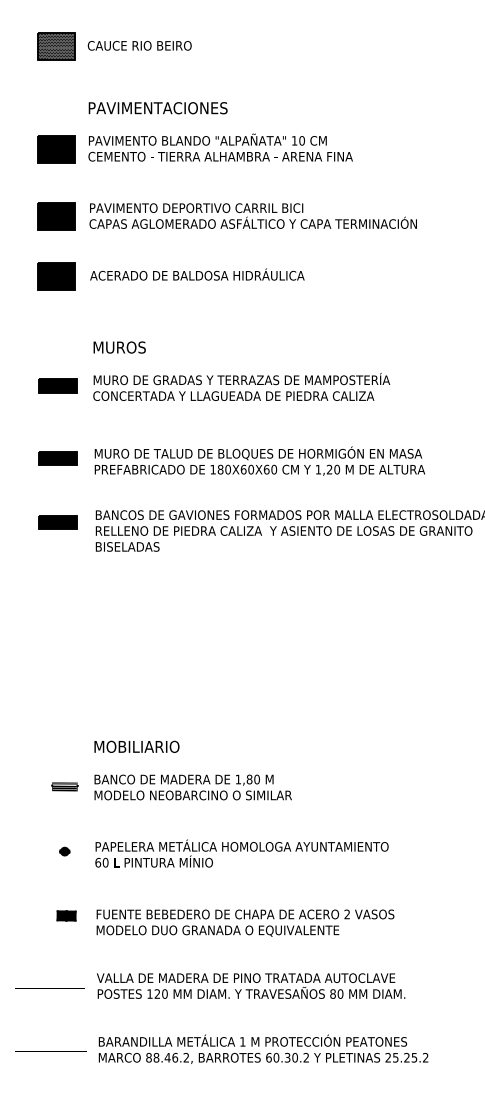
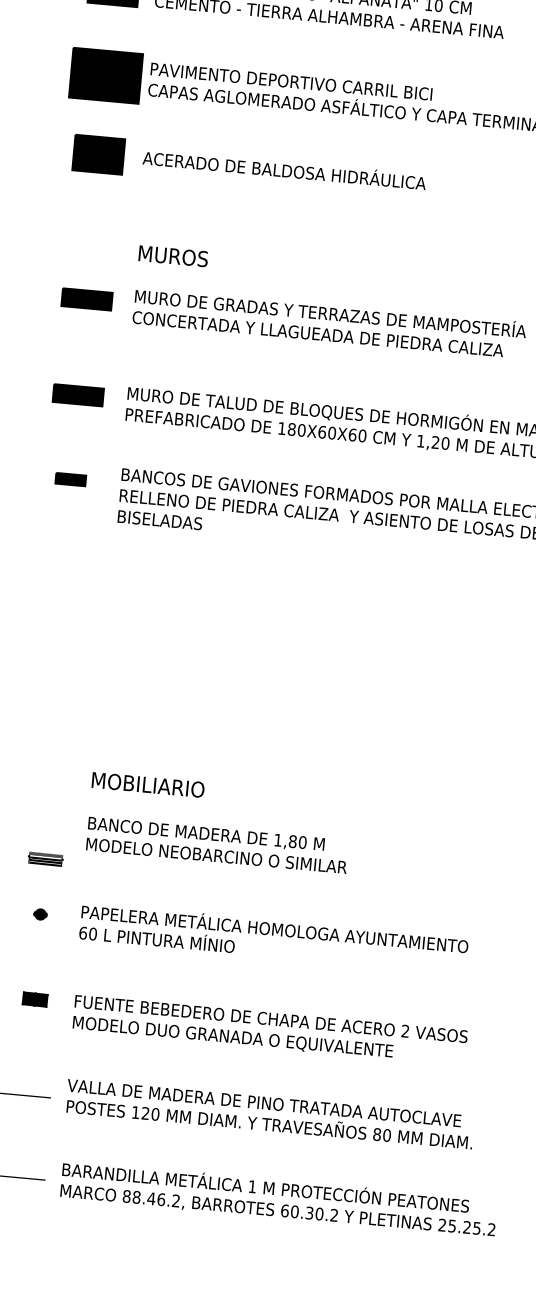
part: (56, 216) -> (105, 75), size x1.4
part: (57, 522) -> (70, 479), size x0.6
part: (64, 786) -> (45, 858), moved

